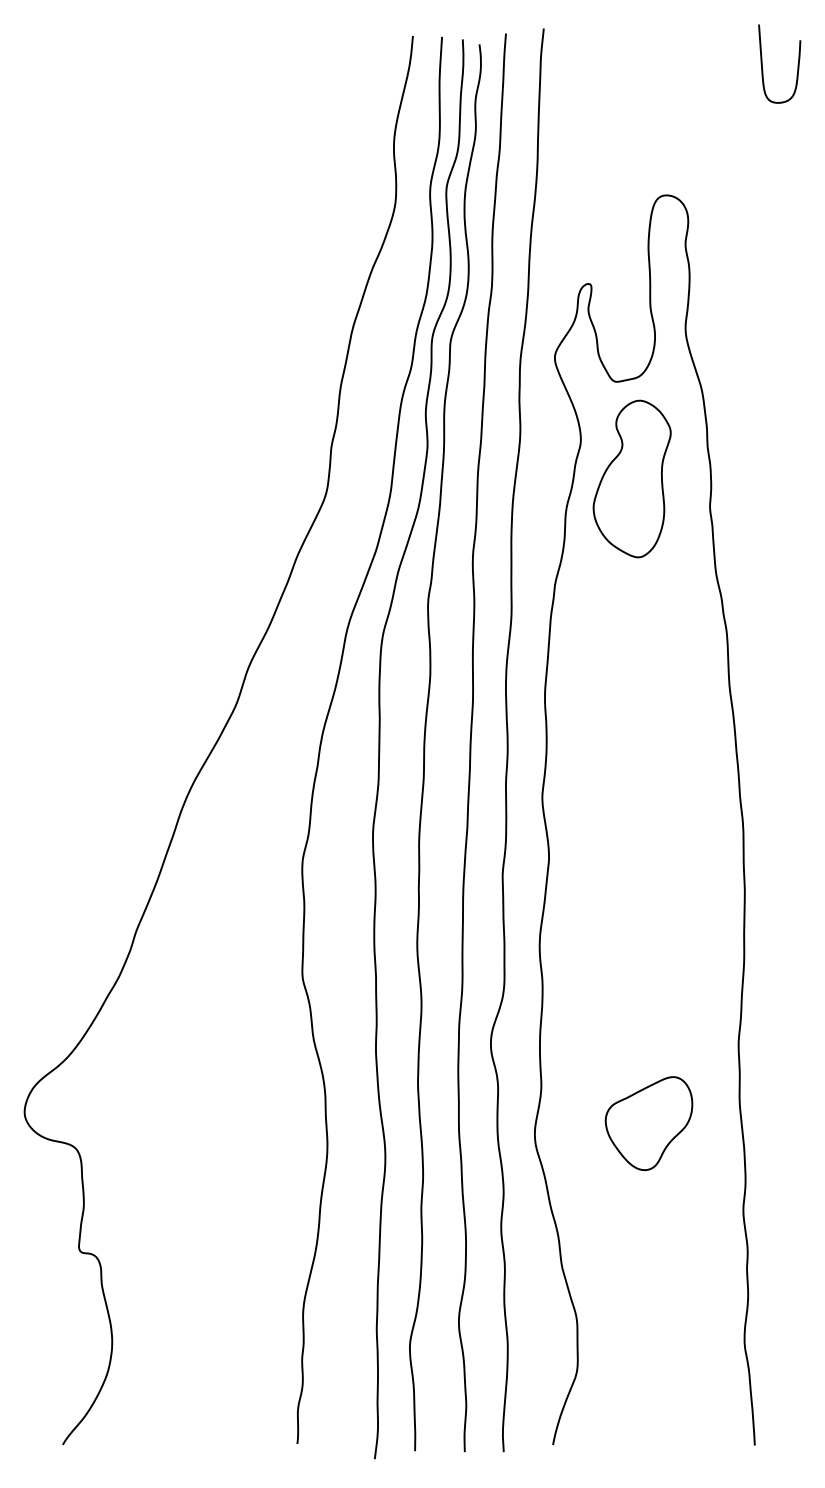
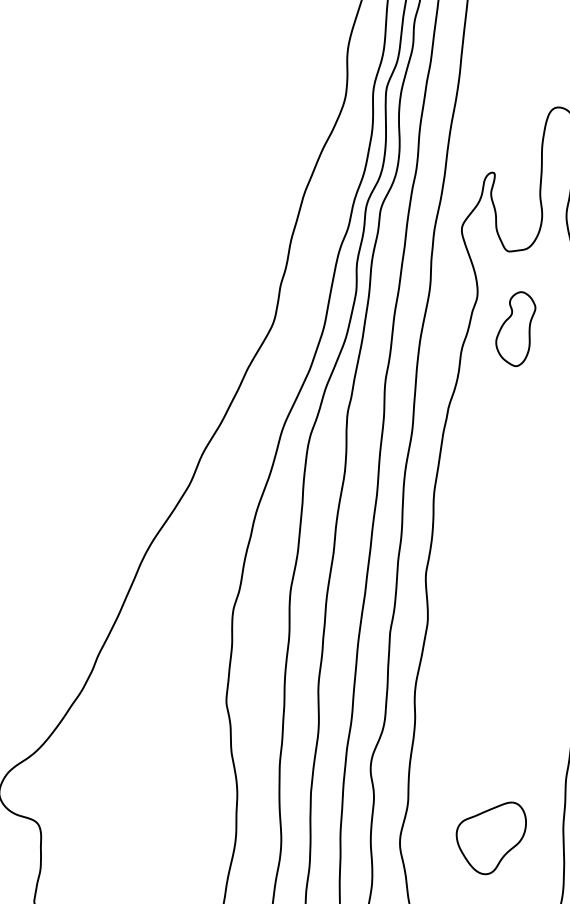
part: (631, 478) -> (515, 328), size x0.6

